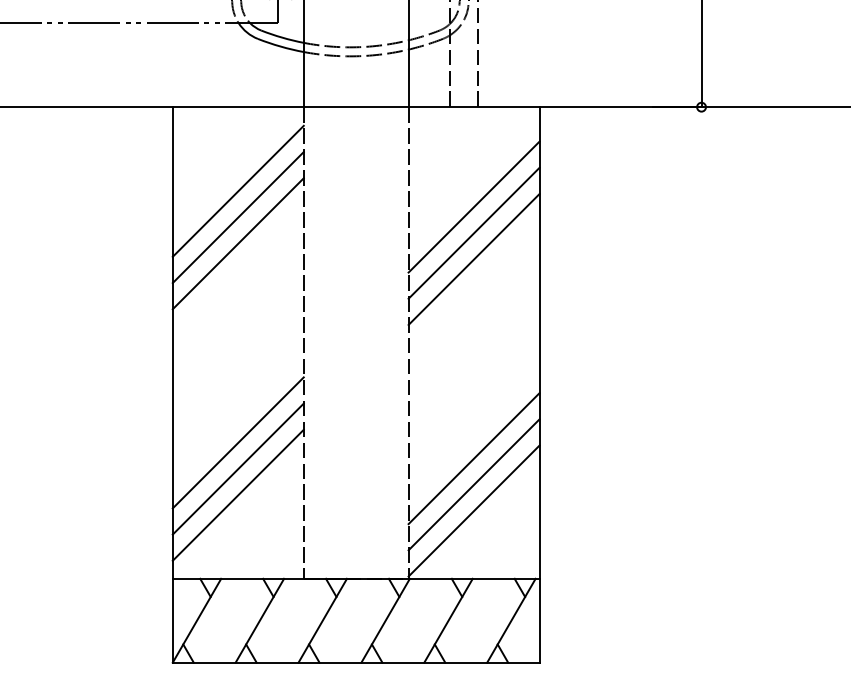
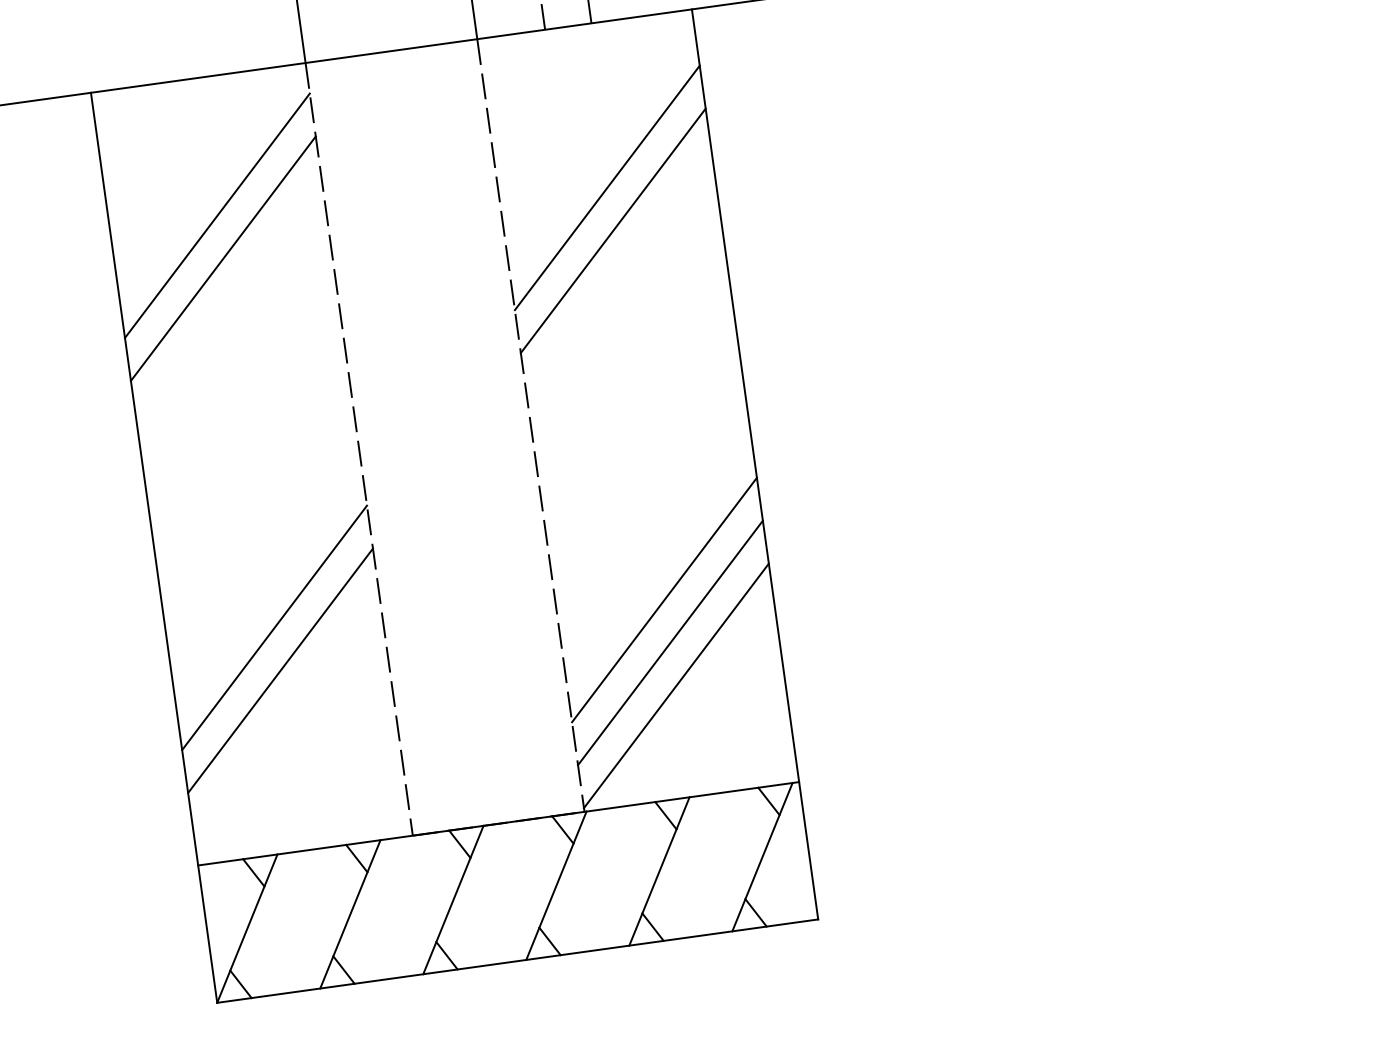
line: (237, 243) -> (227, 301), removed
line: (473, 258) -> (618, 272), removed
line: (237, 494) -> (285, 712), removed

